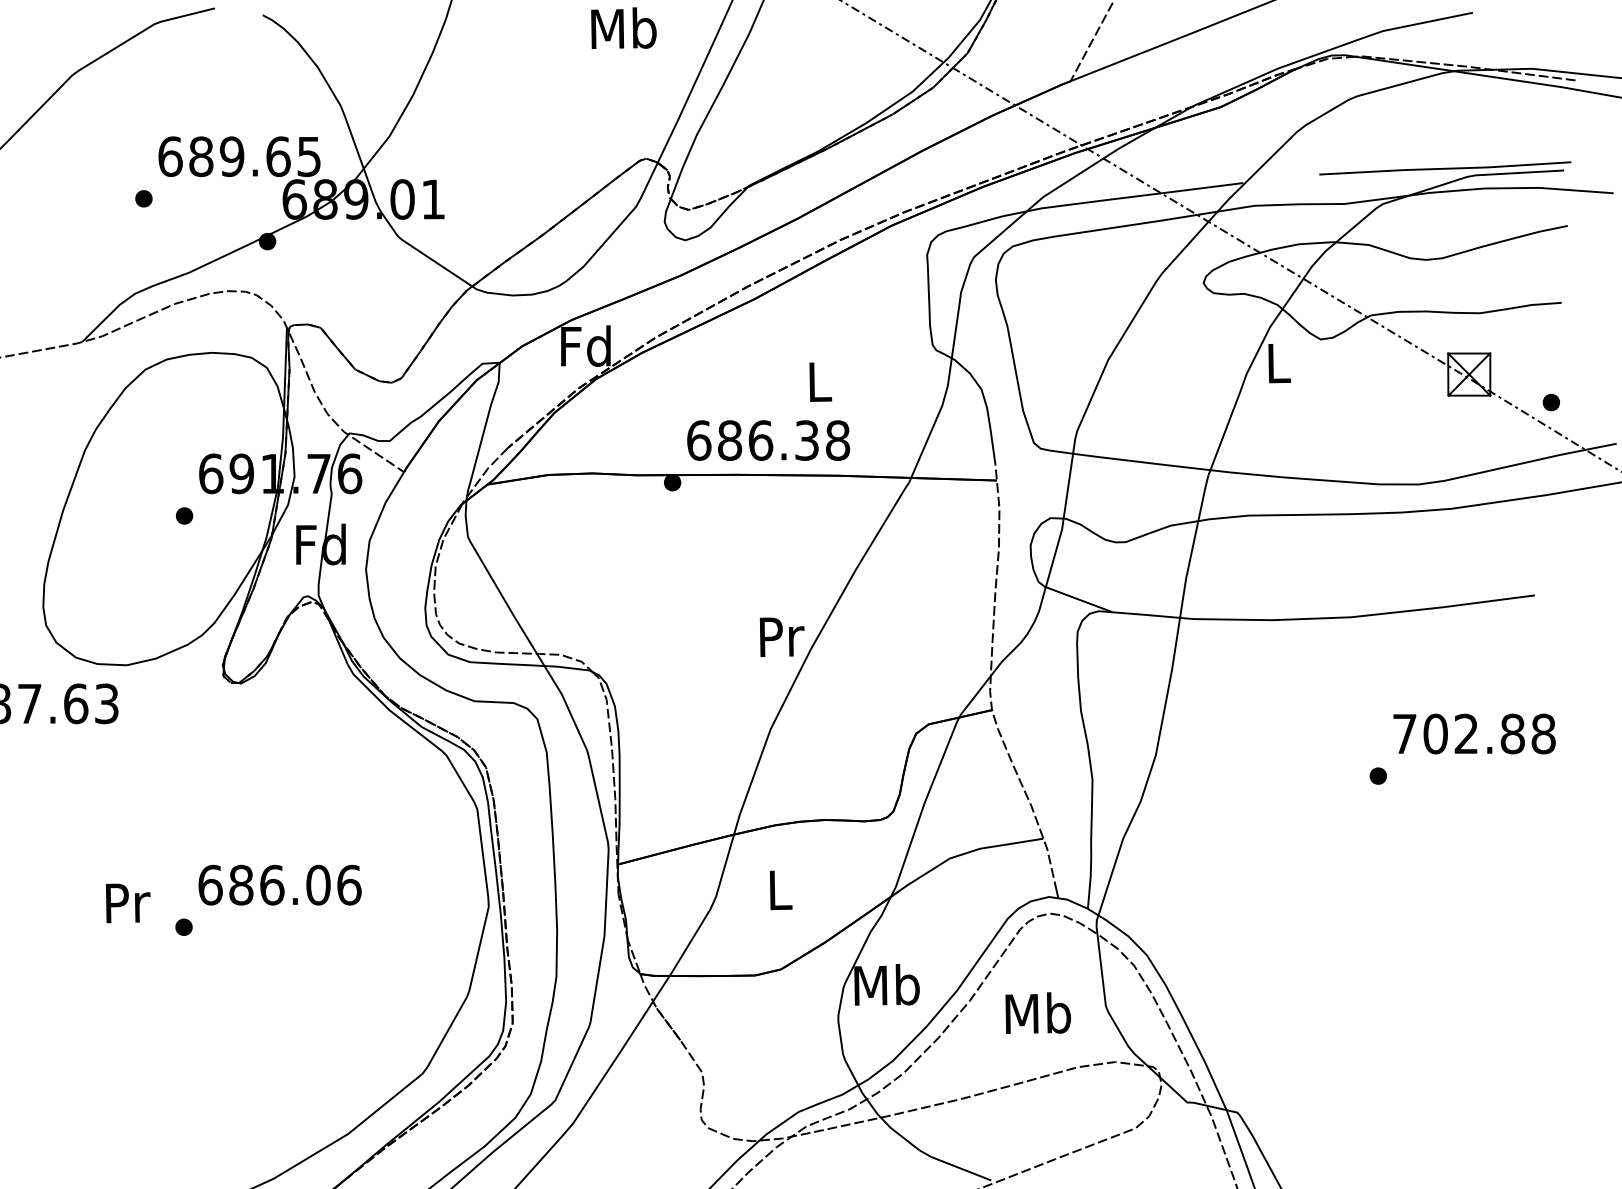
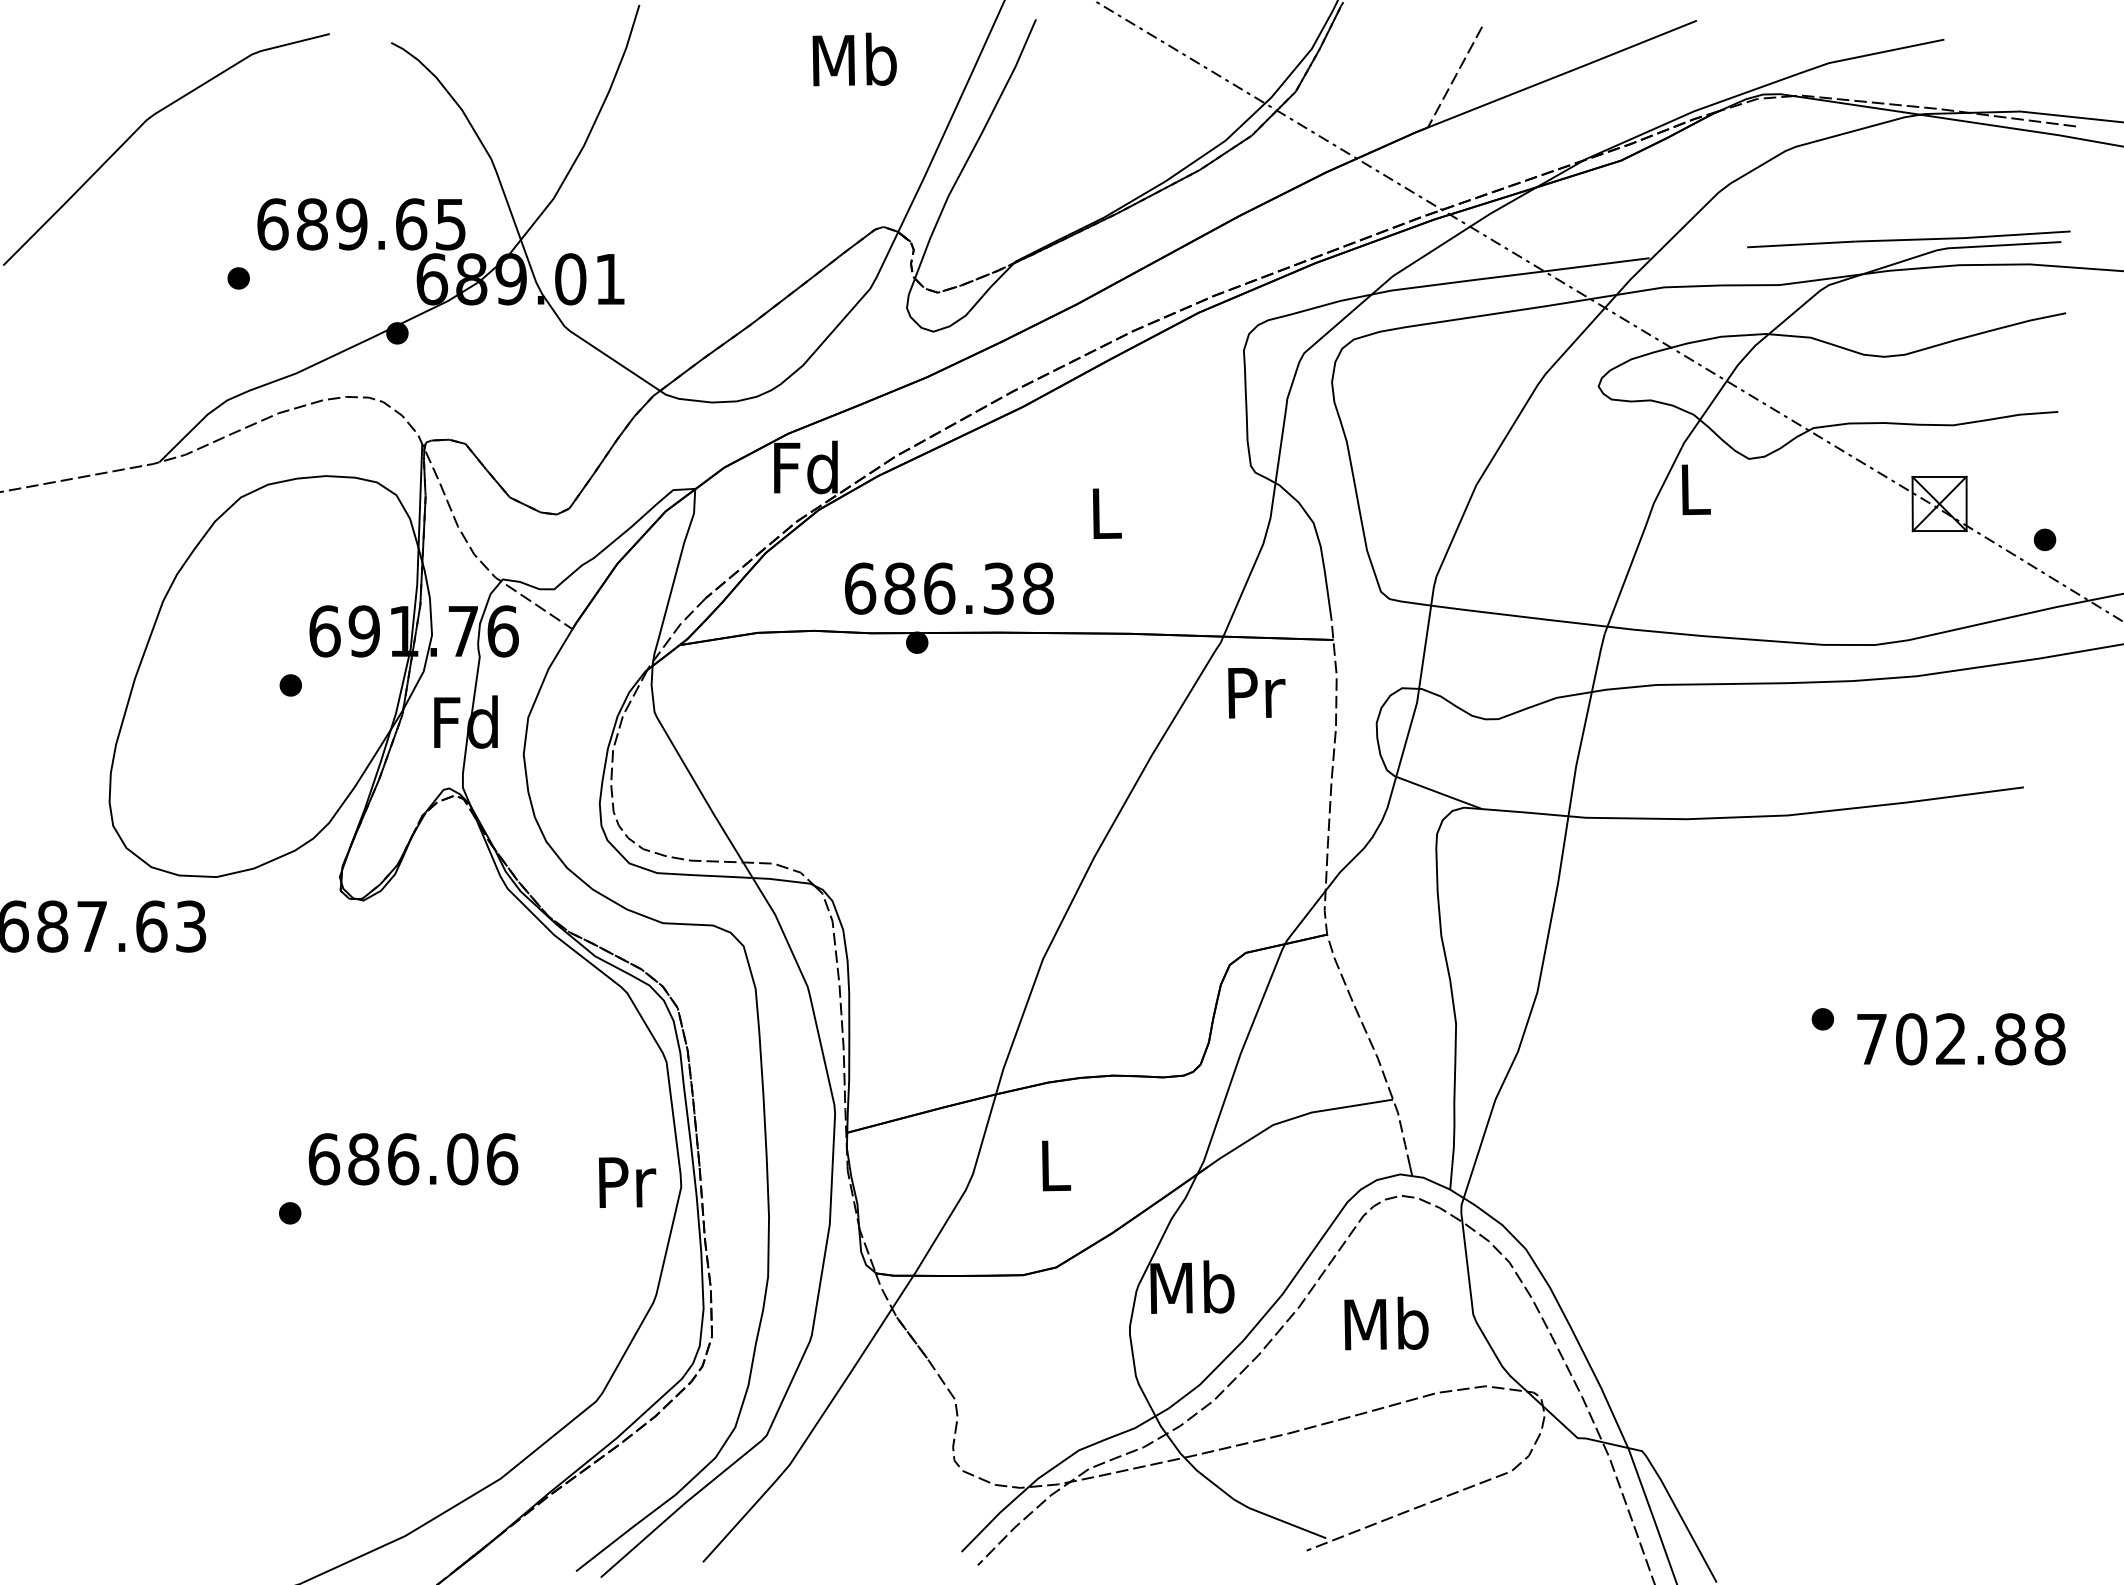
text: (768, 440) -> (949, 588), moved
text: (781, 637) -> (1256, 693), moved
text: (1474, 734) -> (1961, 1039), moved
text: (128, 903) -> (627, 1182), moved

